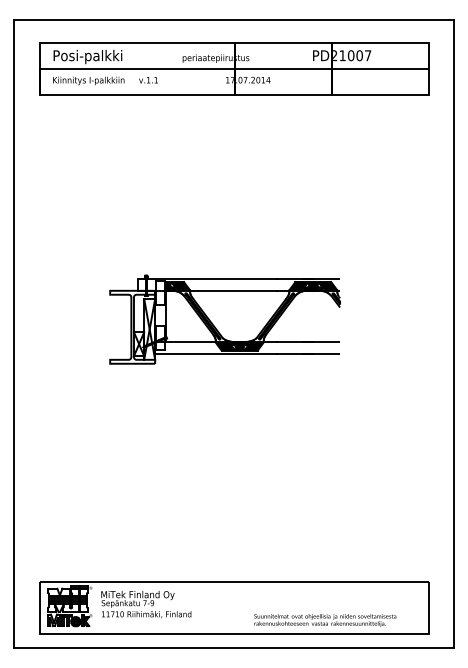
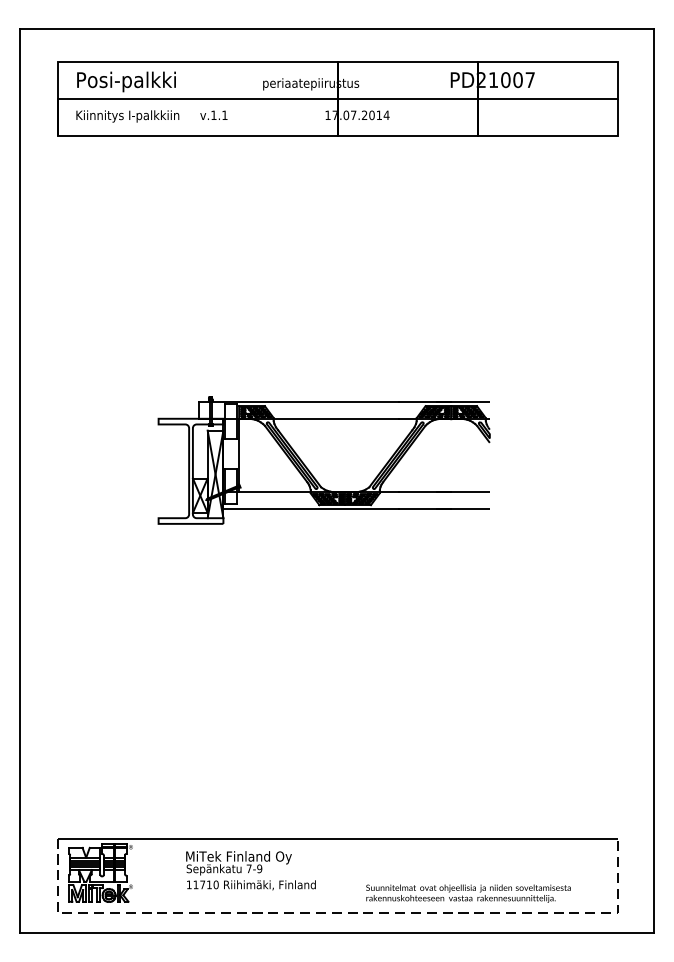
text: (146, 604) -> (251, 870), moved
line: (234, 634) -> (337, 913), solid -> dashed

